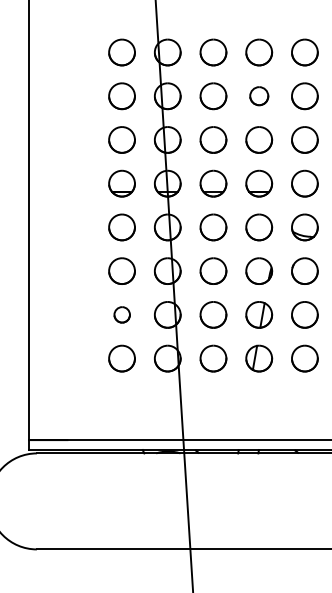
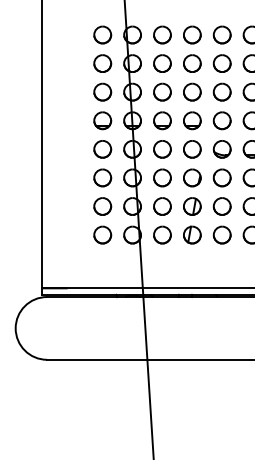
part: (259, 96) -> (192, 63), size x1.43
part: (121, 314) -> (102, 206), size x1.67

